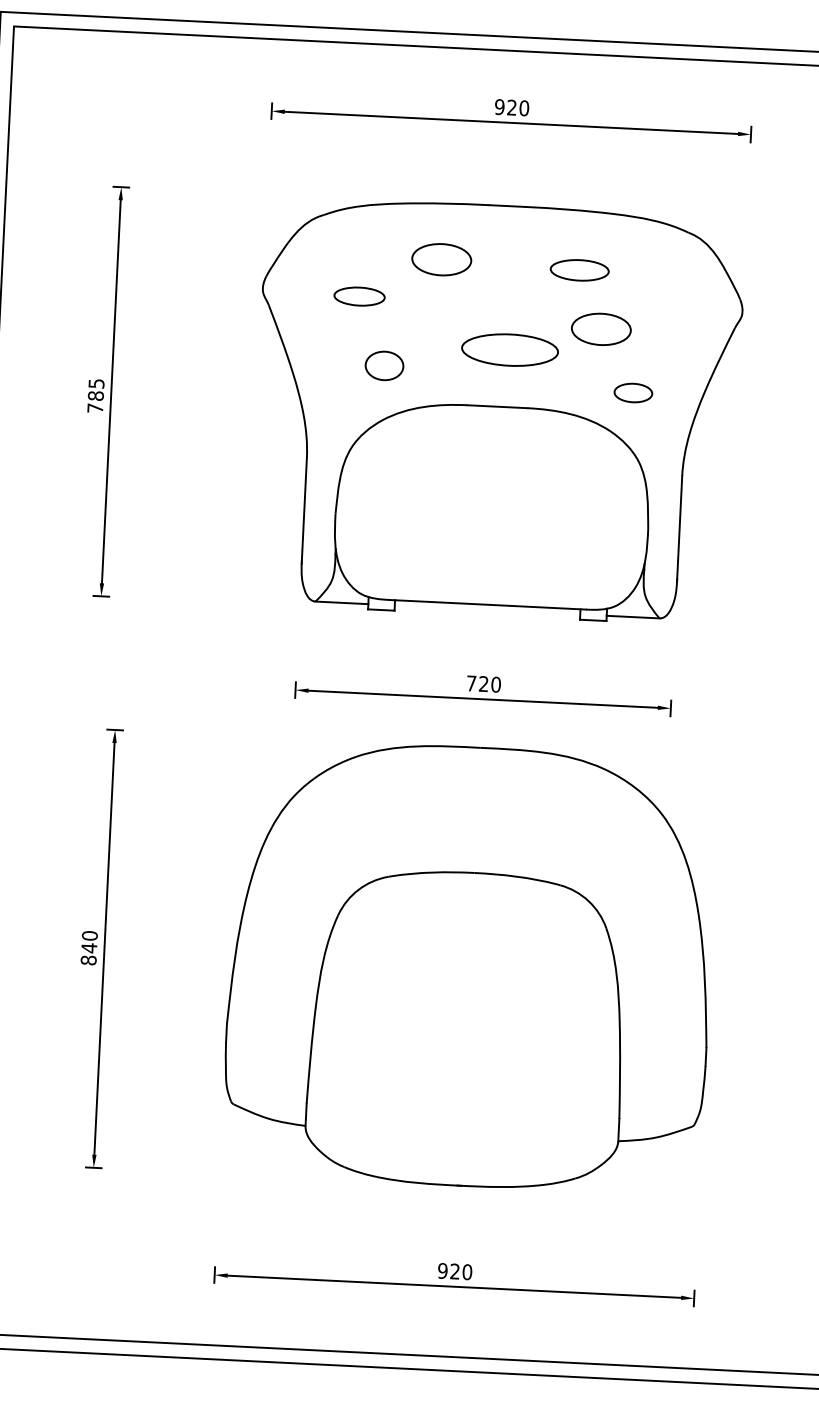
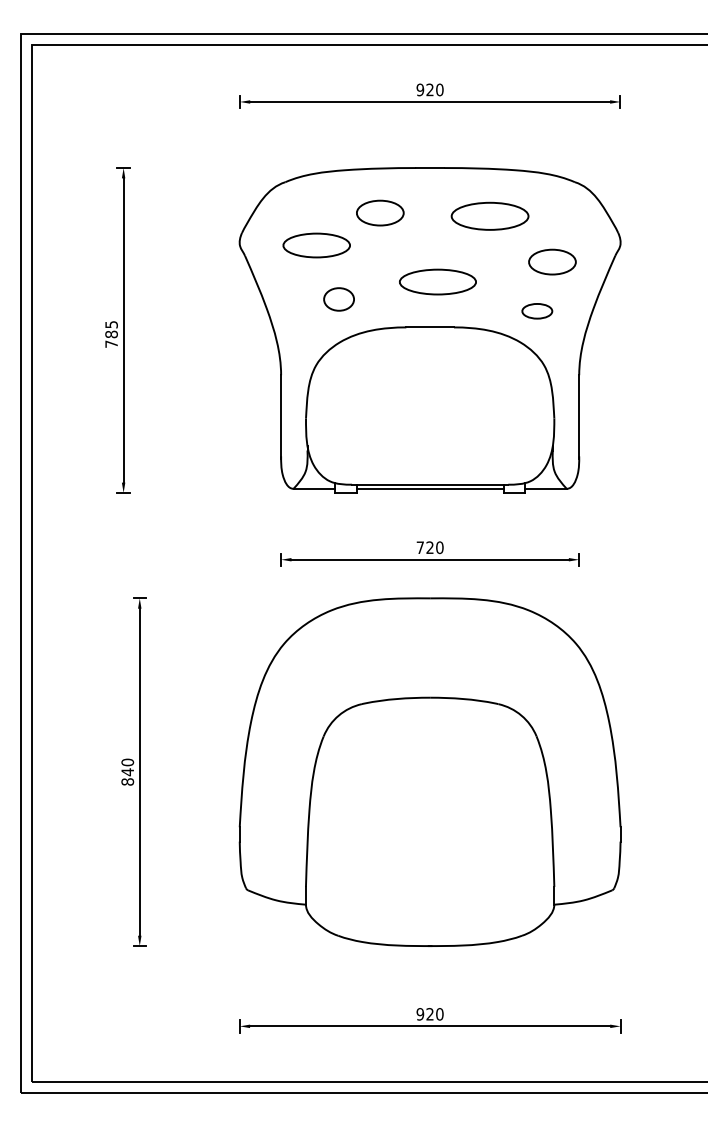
part: (579, 269) -> (489, 215), size x1.67
part: (359, 296) -> (316, 245), size x1.67
part: (601, 328) -> (552, 261), moved
line: (486, 609) -> (429, 488), added

